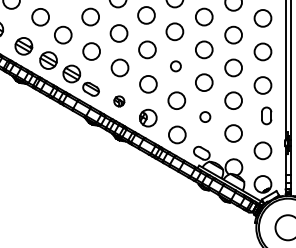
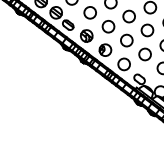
circle: (175, 66) -> (128, 16), size x1.67
part: (119, 101) -> (86, 36), size x1.67
circle: (205, 116) -> (145, 54), size x1.67

